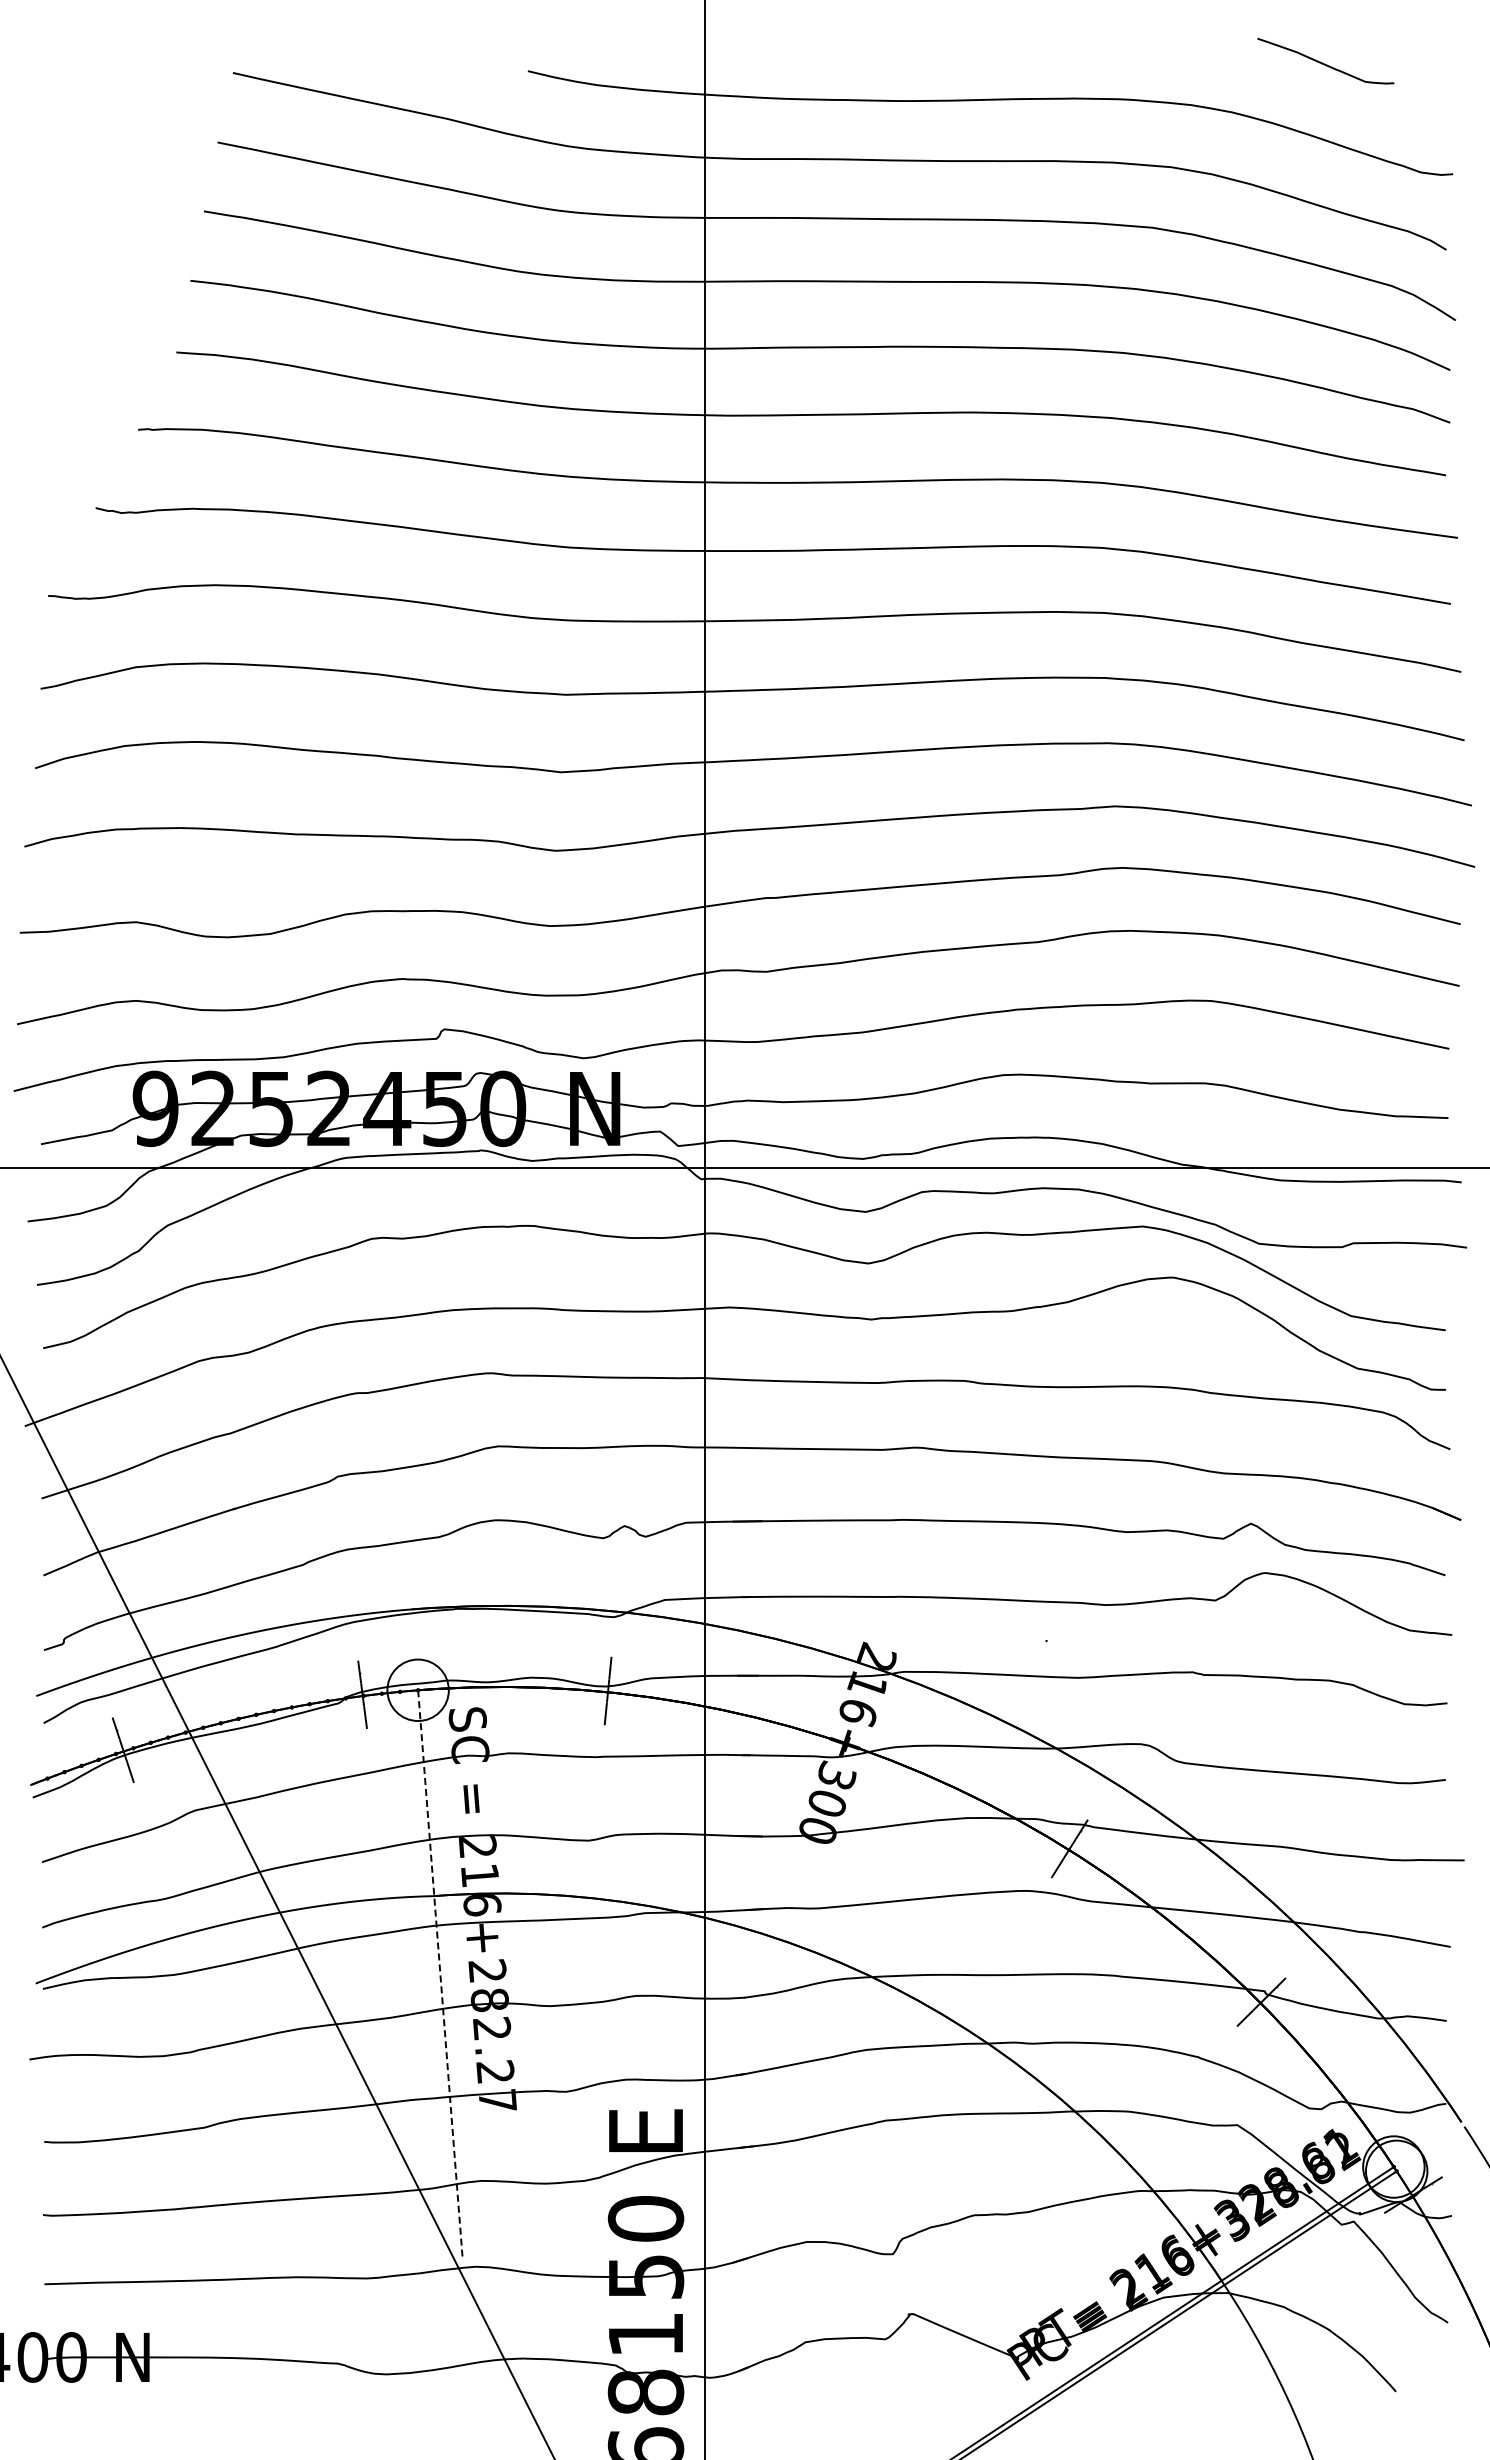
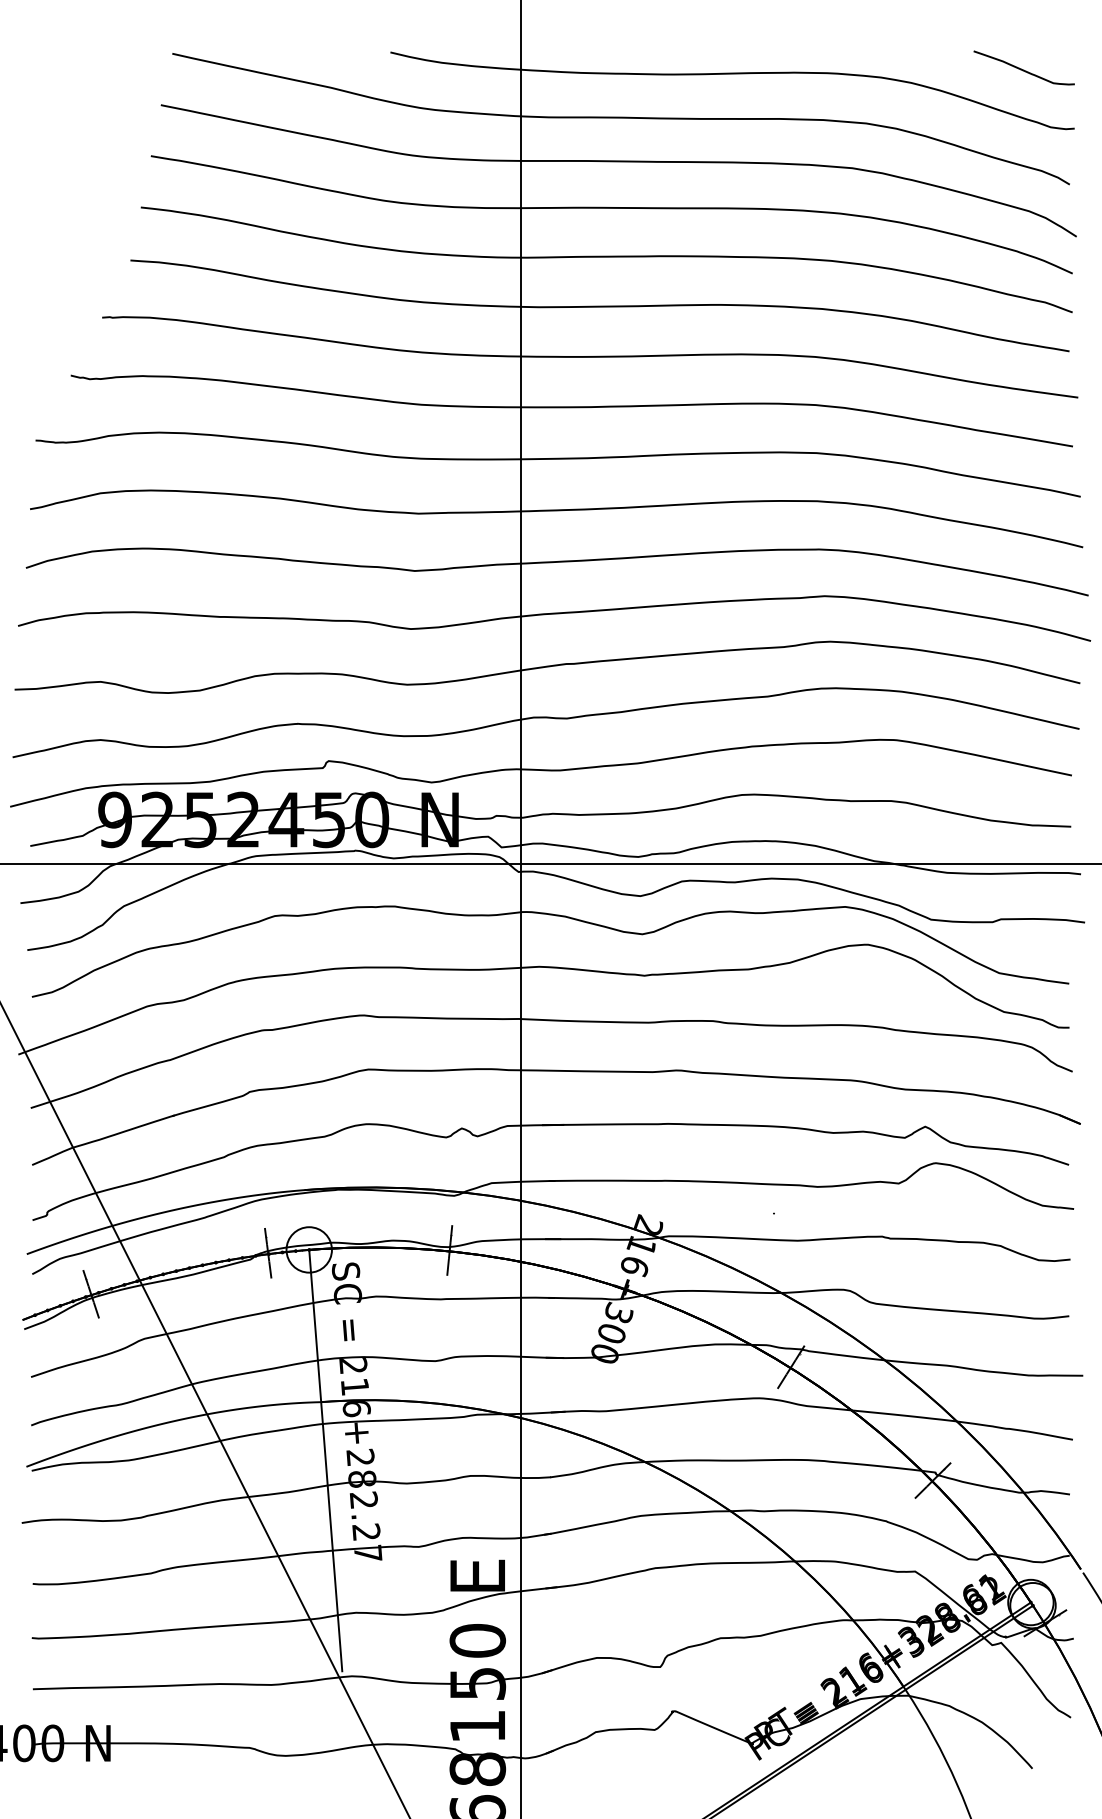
curve: (1325, 63) -> (1023, 69), moved
line: (440, 1975) -> (325, 1460), dashed -> solid

